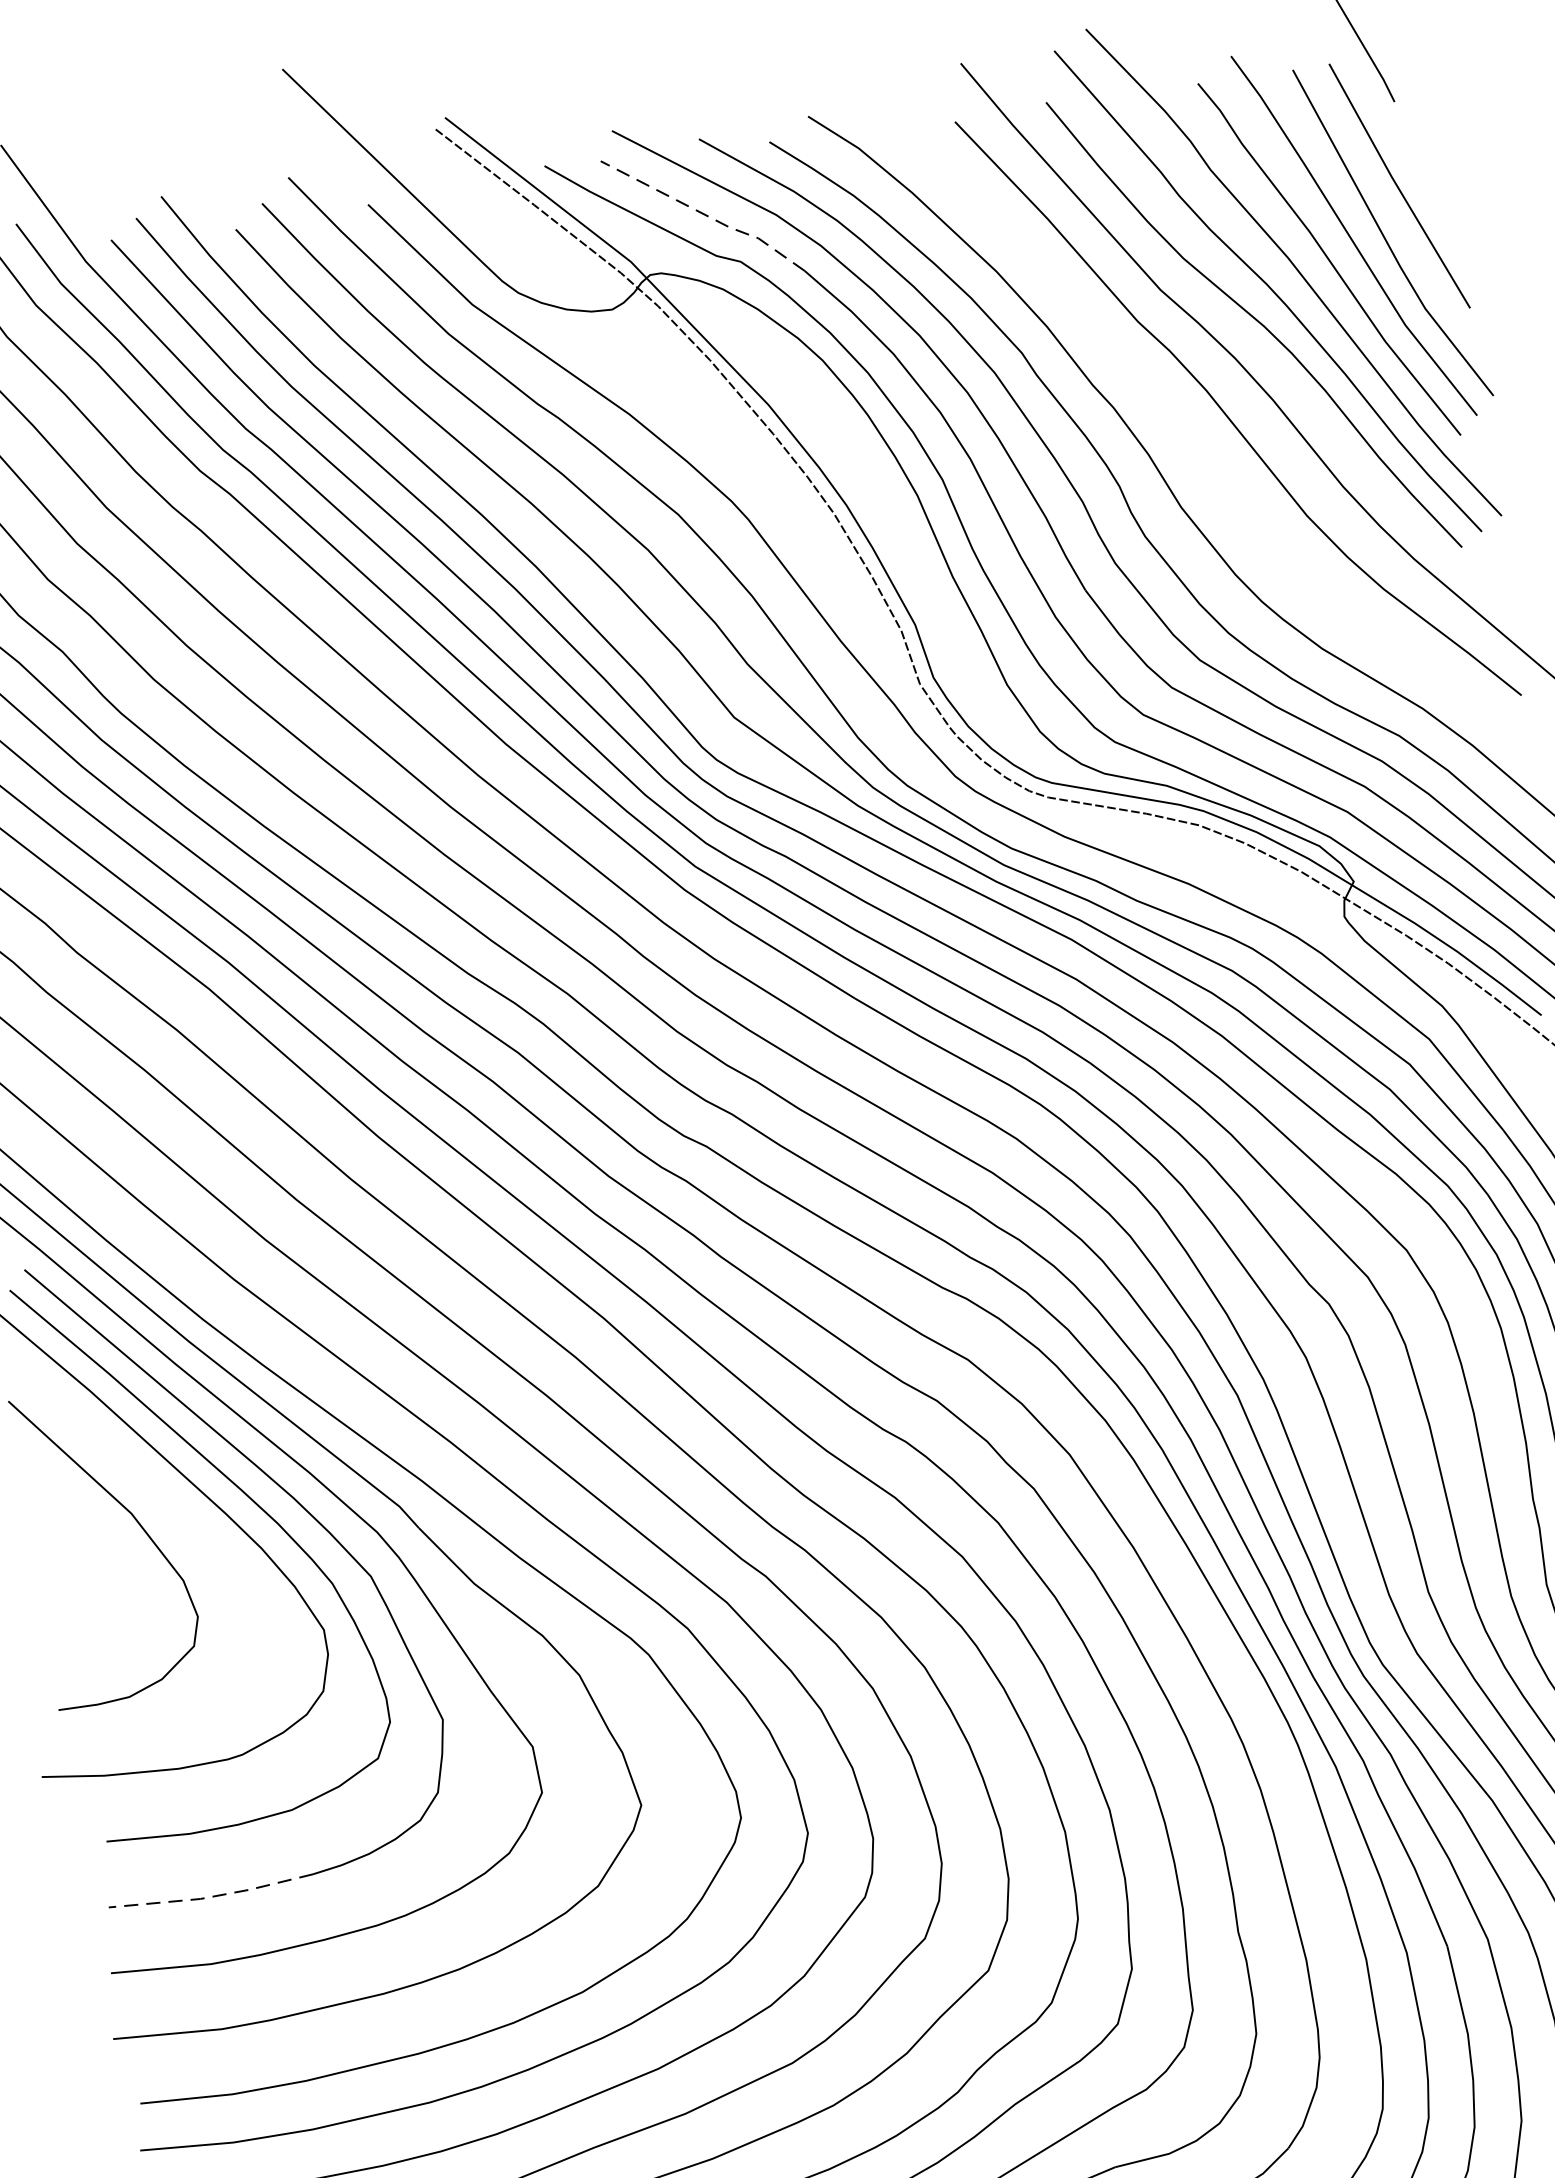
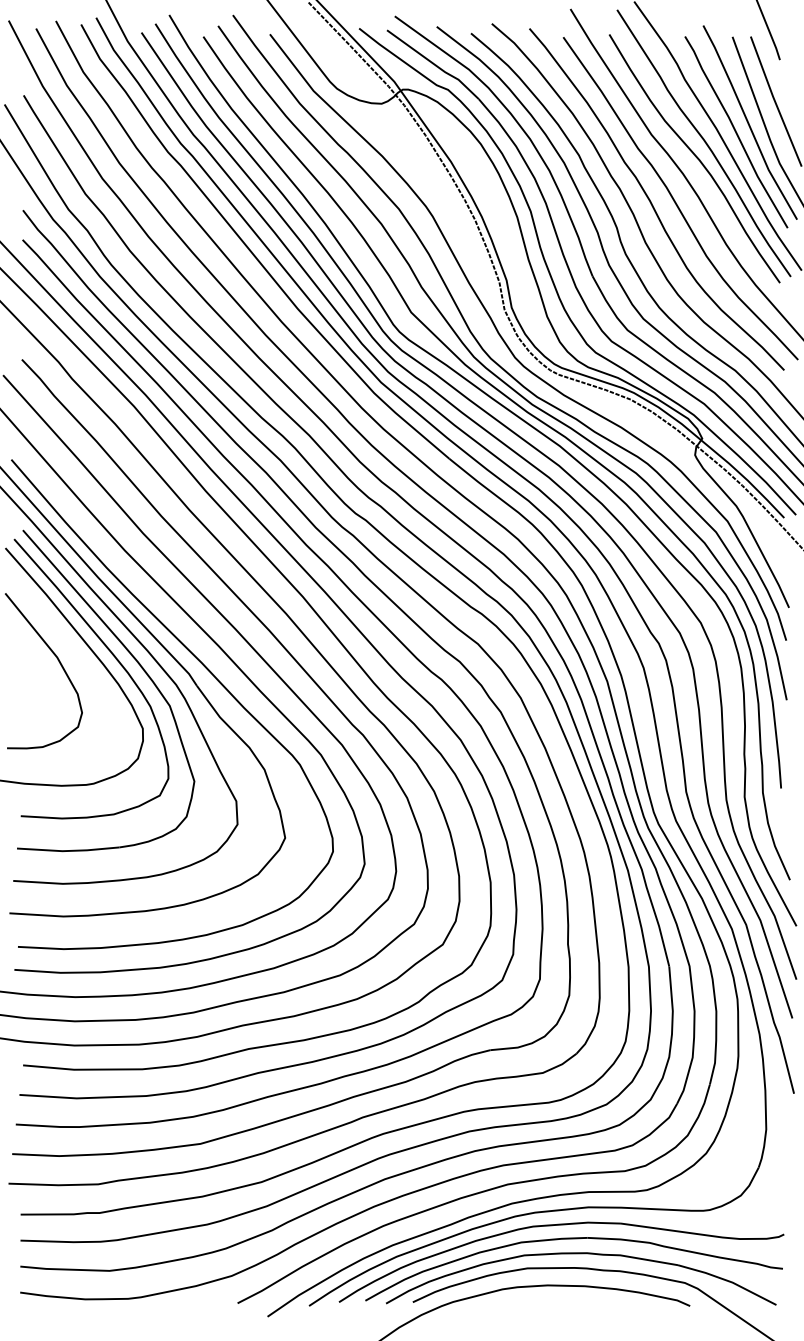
line: (705, 215) -> (434, 64), dashed -> solid
curve: (1180, 423) -> (651, 201), added
line: (212, 1895) -> (68, 850), dashed -> solid

